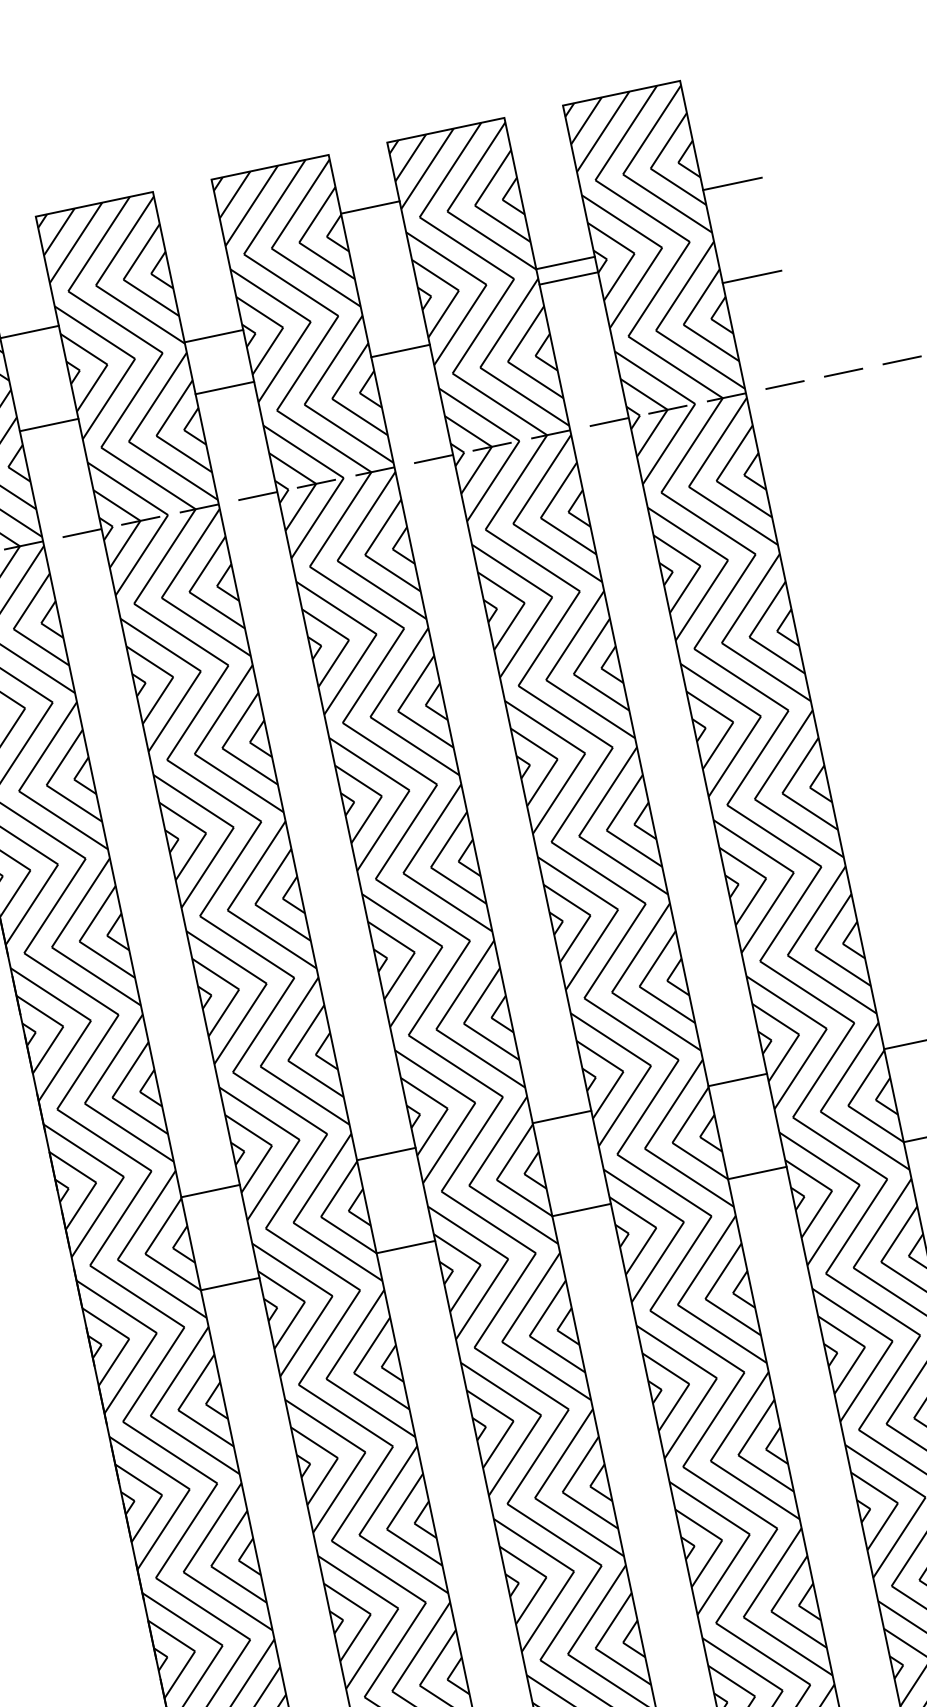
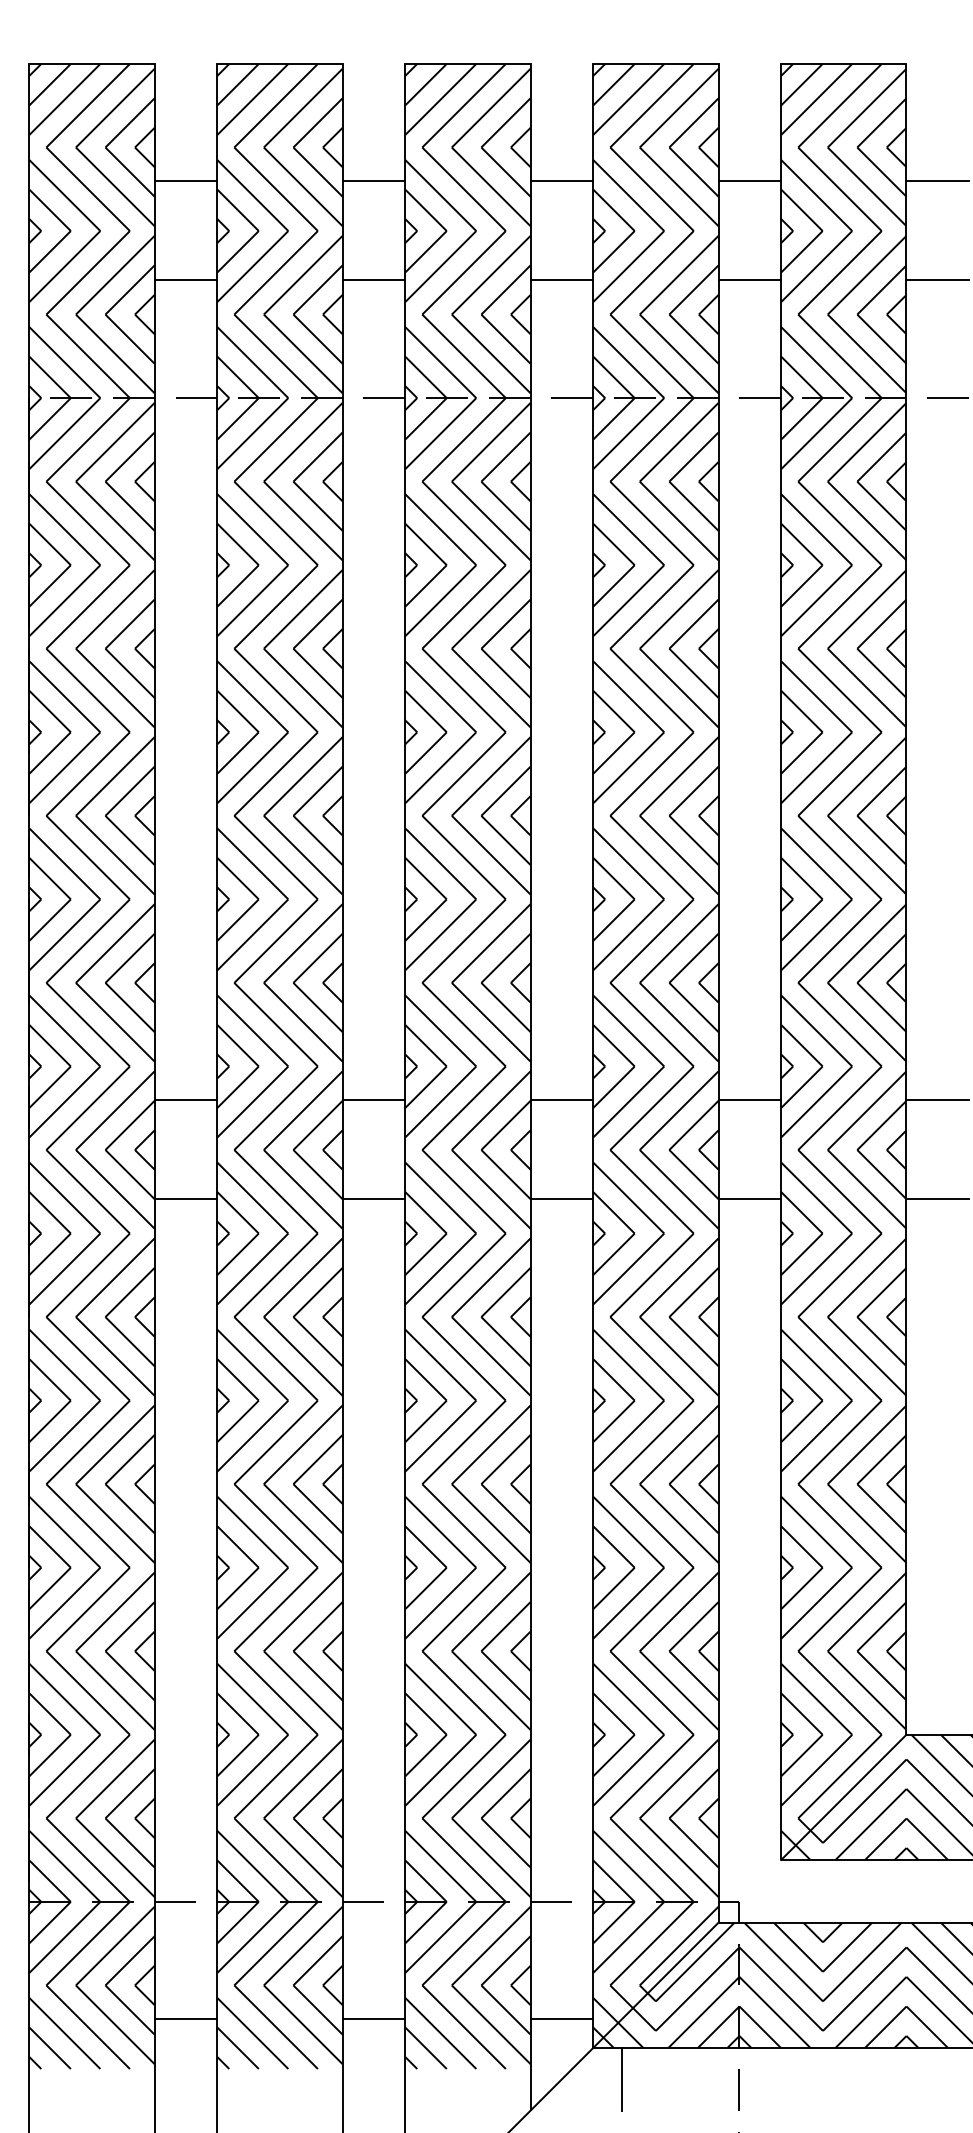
line: (369, 207) -> (561, 180), moved
line: (565, 262) -> (749, 180), moved
line: (568, 278) -> (749, 280), moved
line: (213, 335) -> (373, 180), moved

